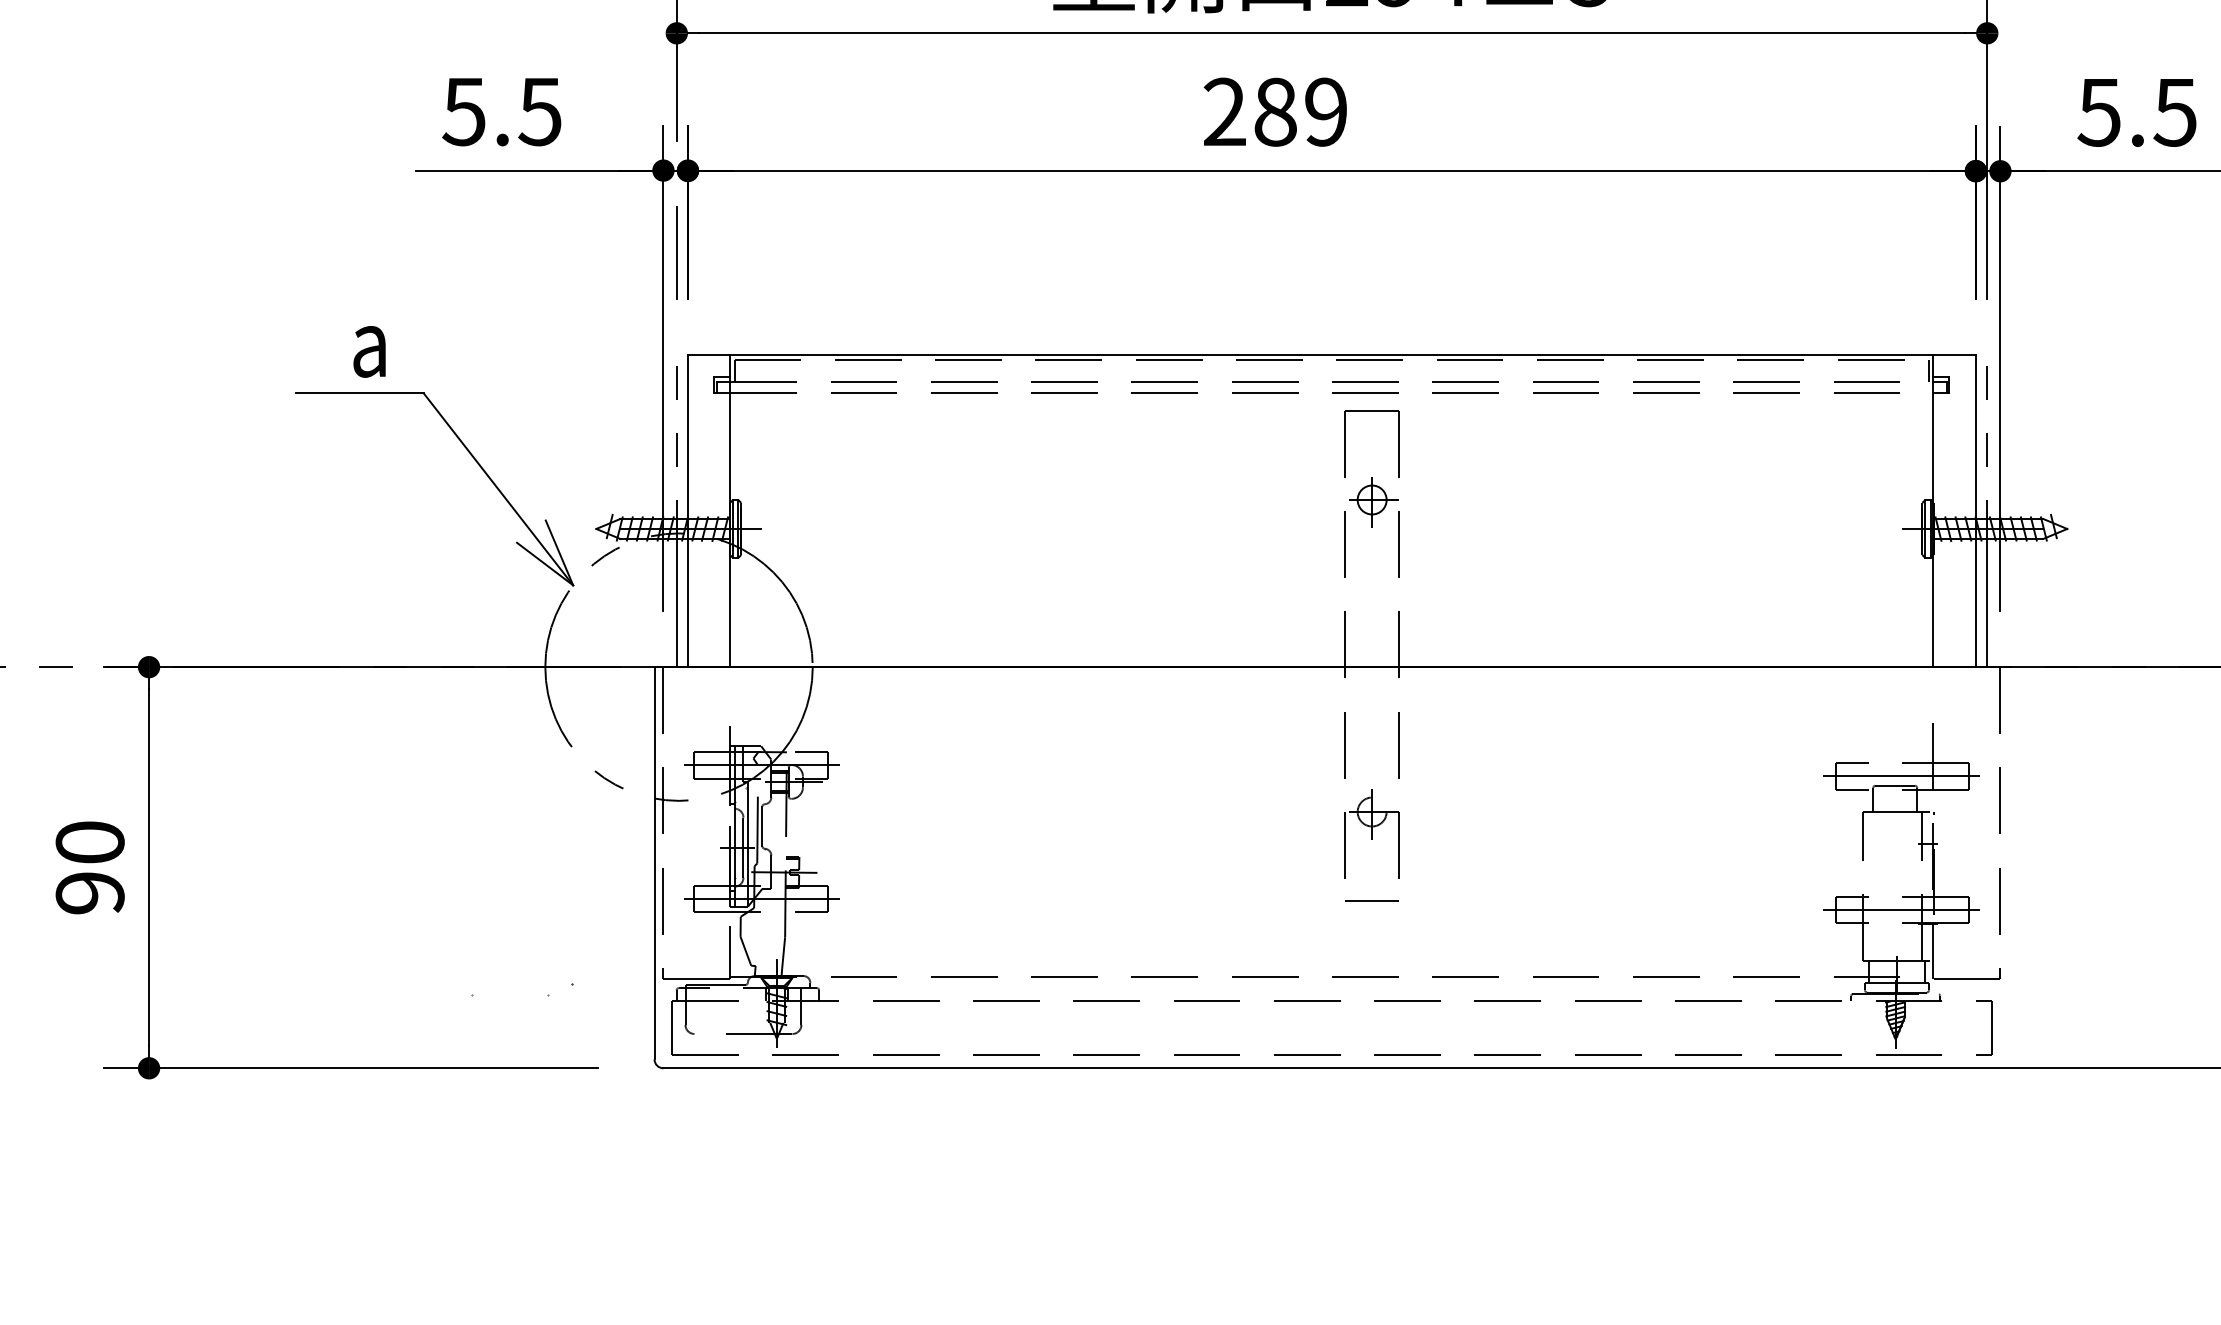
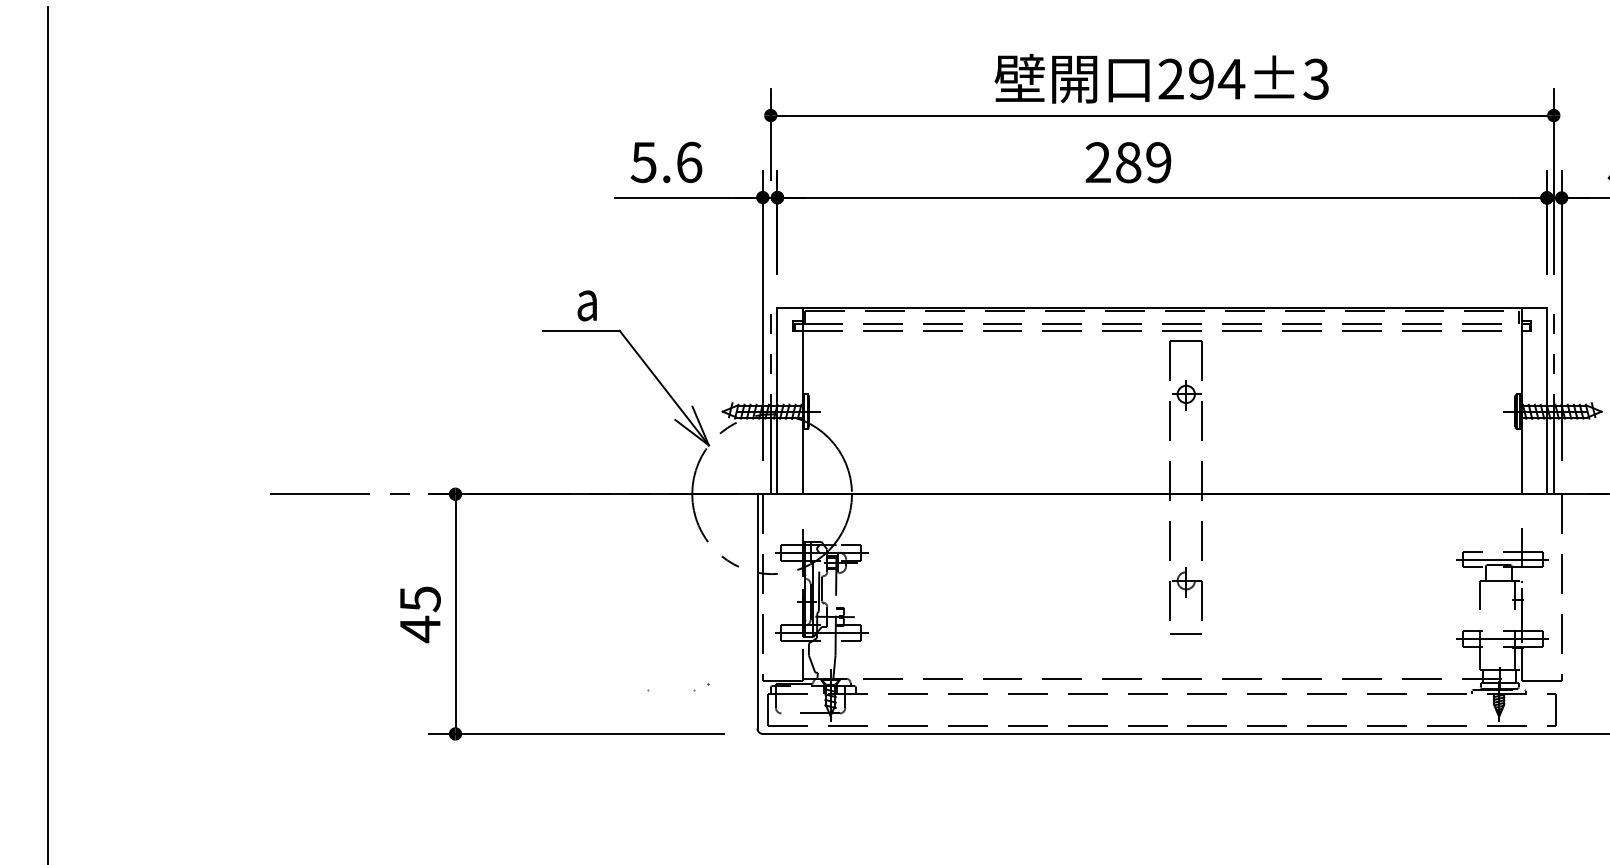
text: (540, 111) -> (689, 162), 5.5 -> 5.6
line: (676, 252) -> (770, 246), removed
text: (88, 868) -> (419, 614), 90 -> 45

